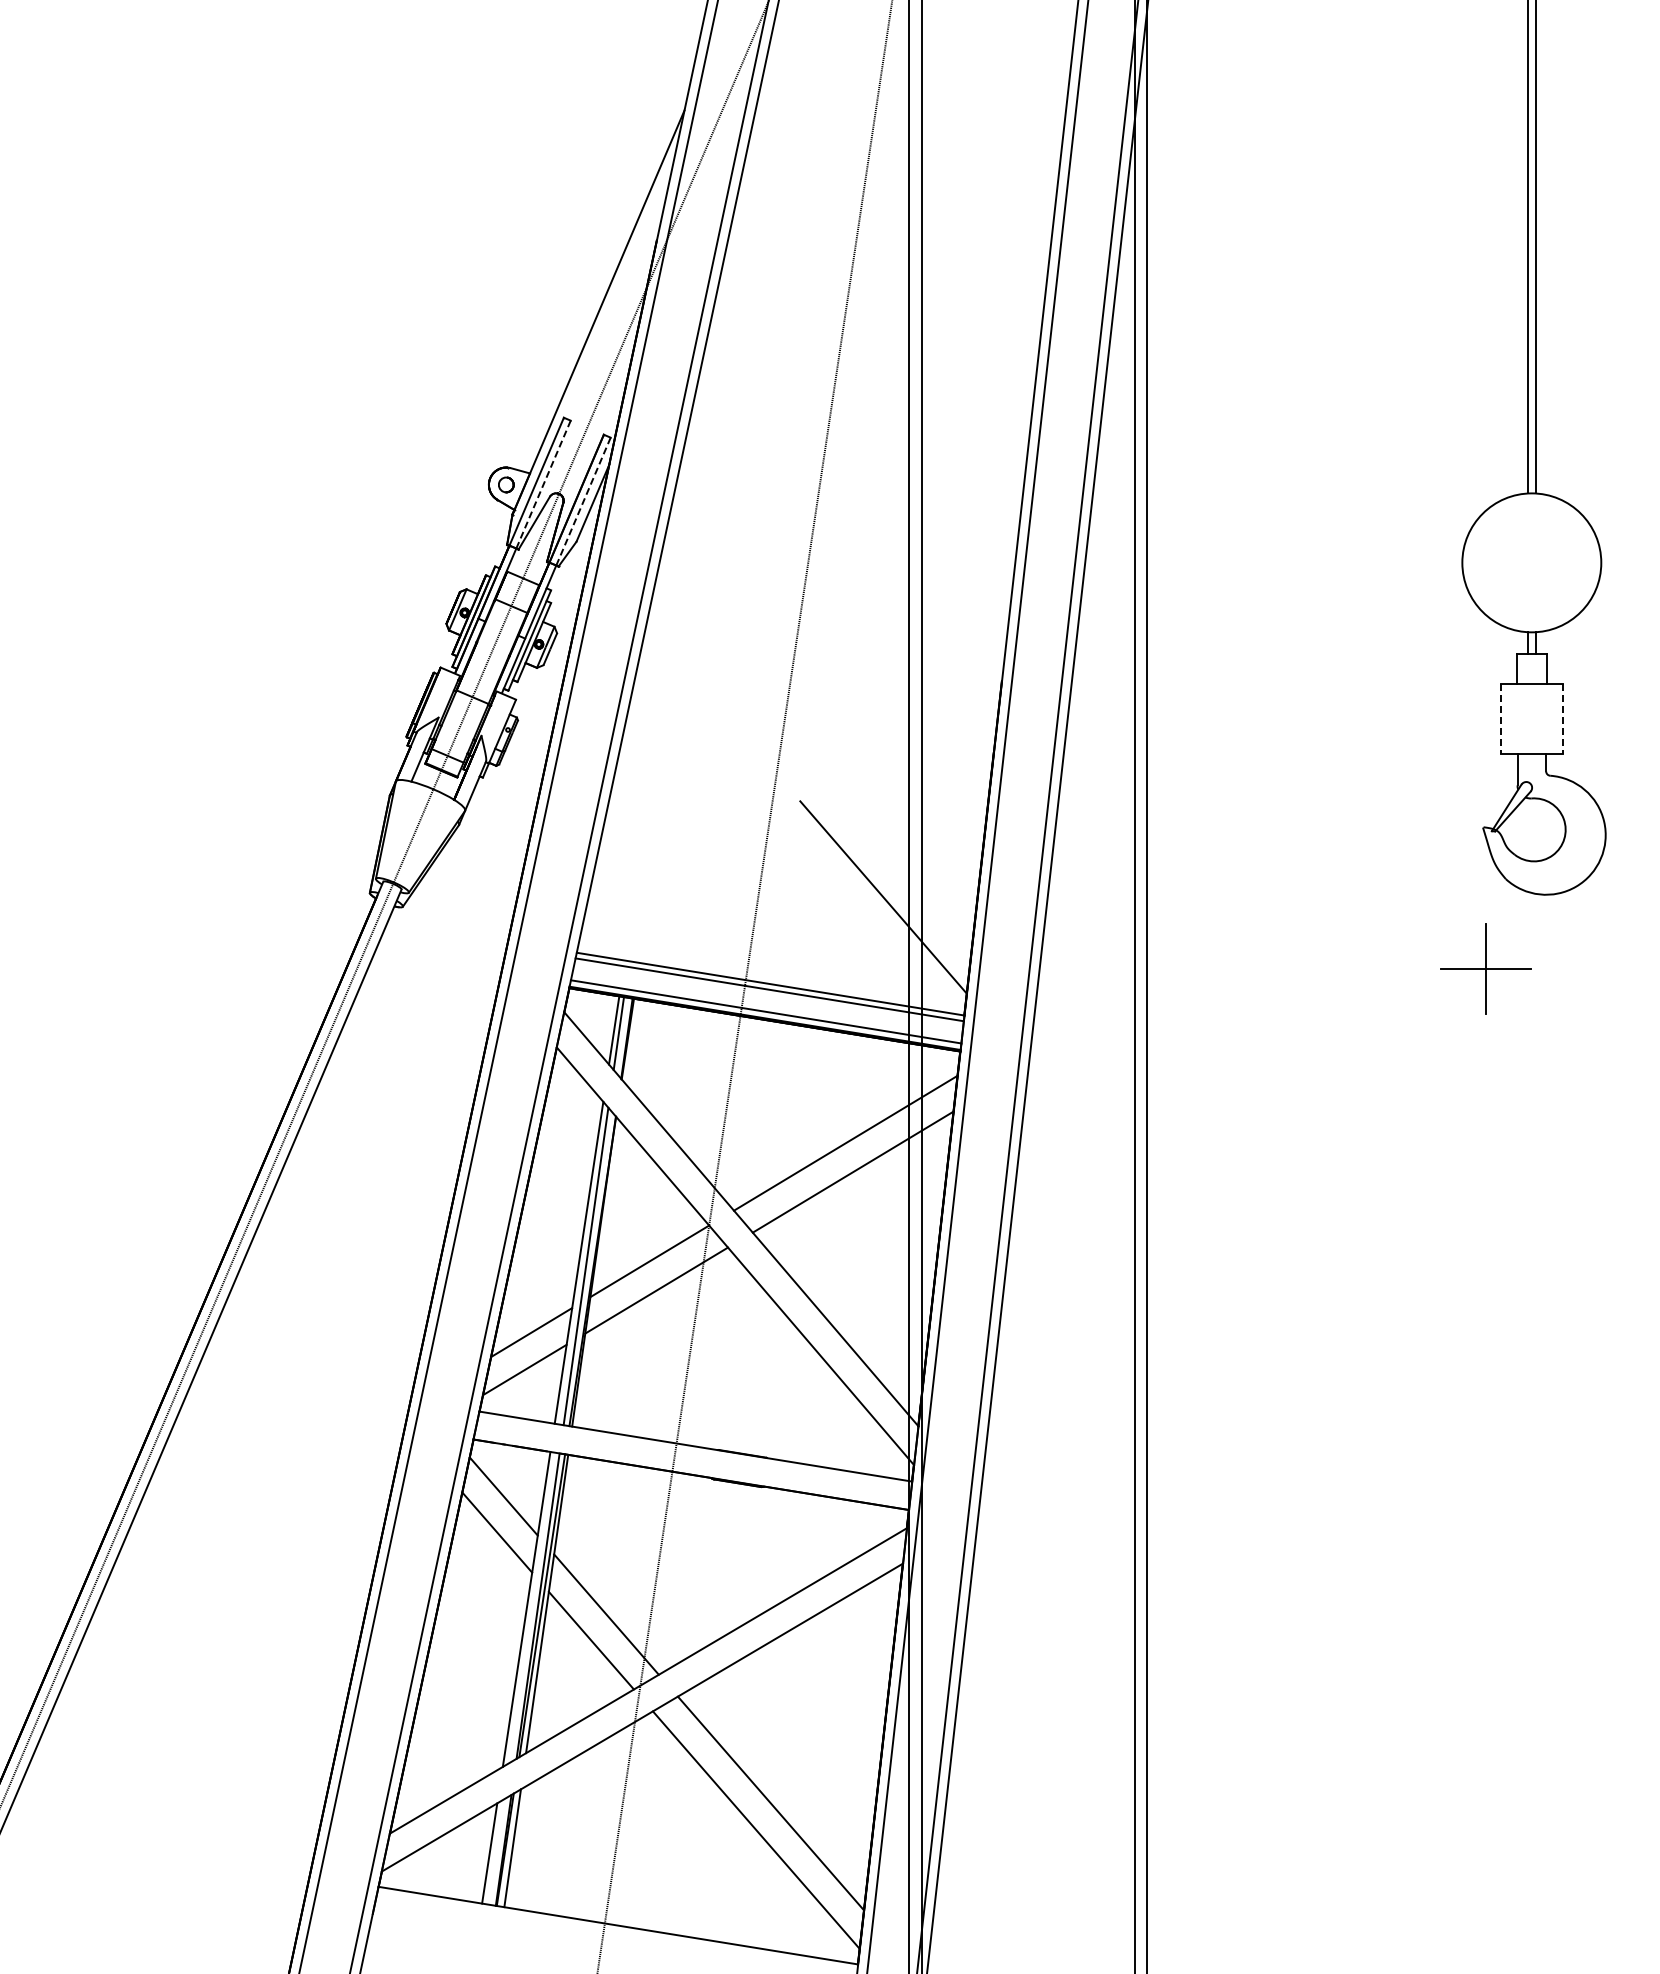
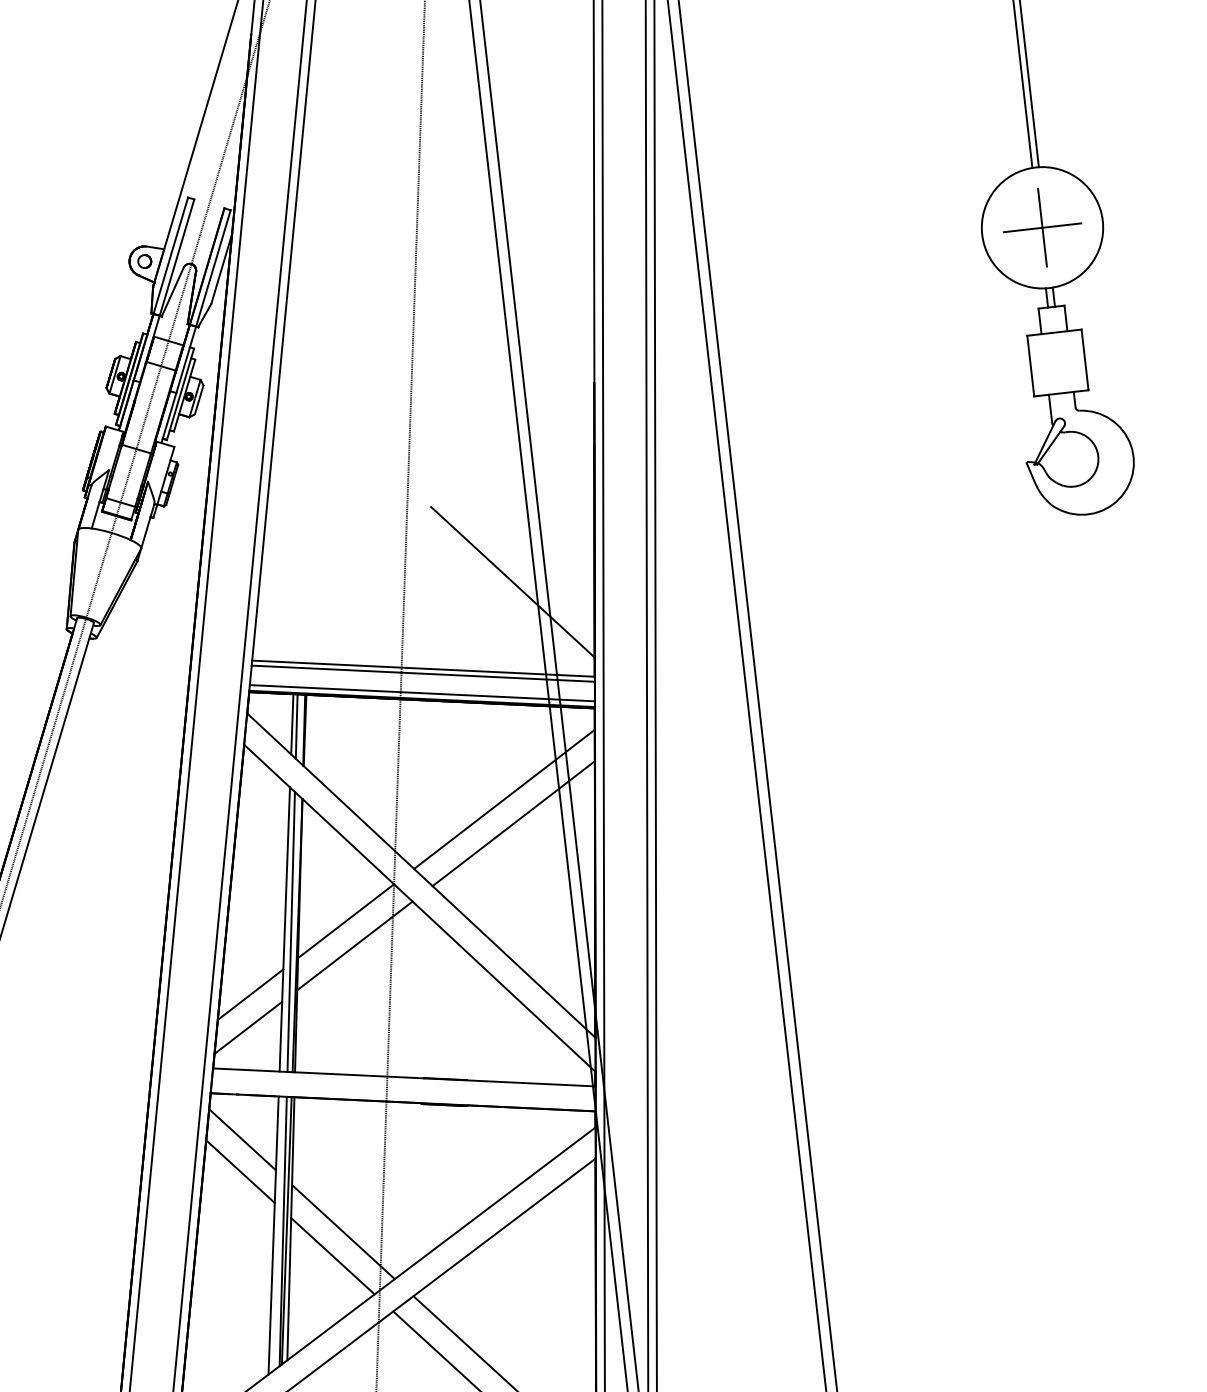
line: (543, 484) -> (177, 257), dashed -> solid
line: (583, 501) -> (213, 268), dashed -> solid
line: (1500, 718) -> (1030, 365), dashed -> solid
line: (1563, 718) -> (1085, 359), dashed -> solid
part: (1485, 968) -> (1042, 227), moved

